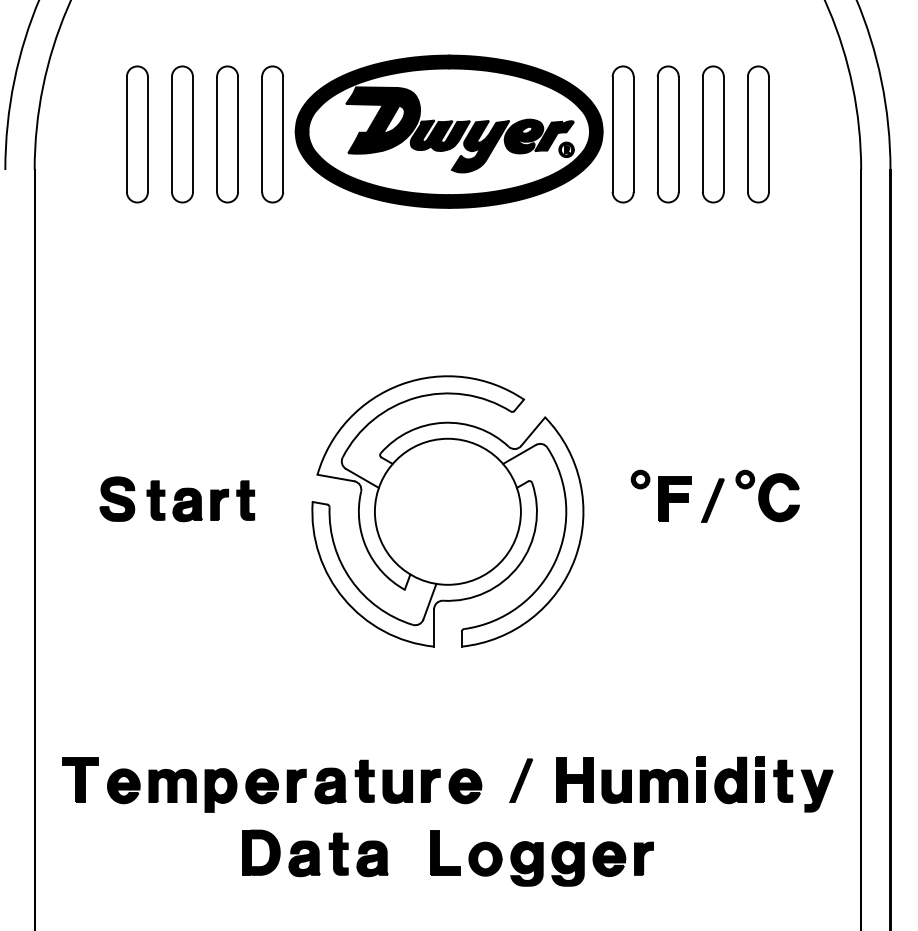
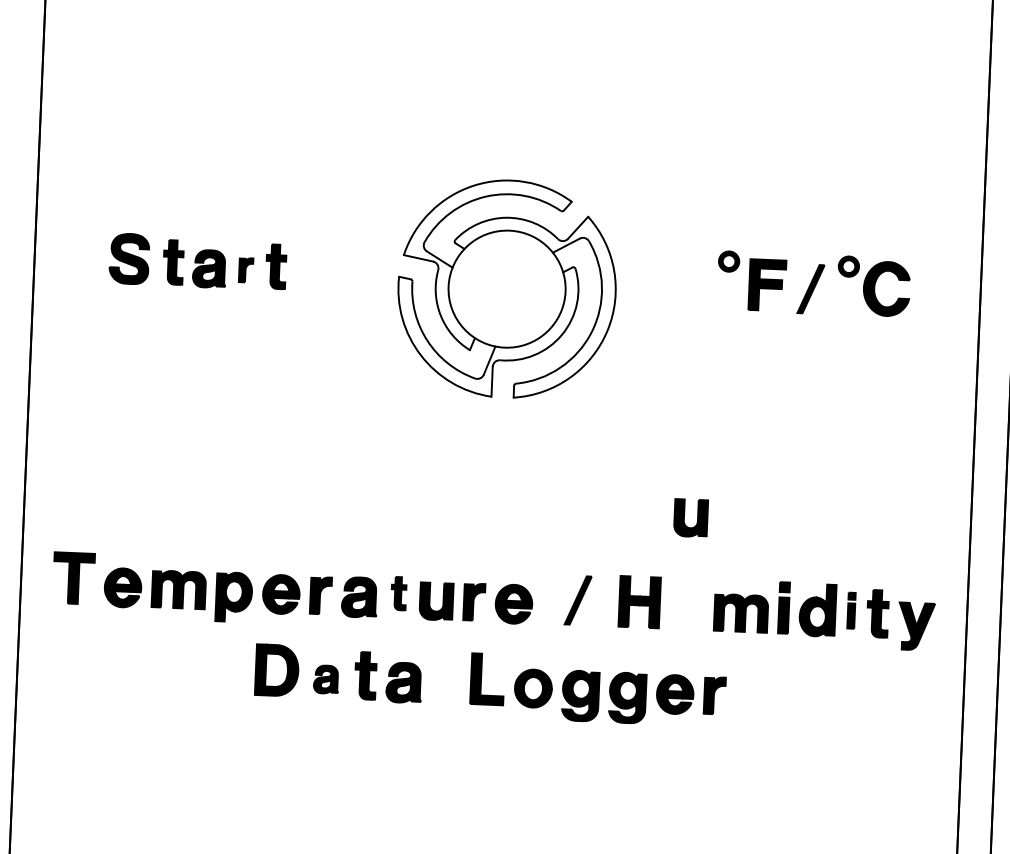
part: (219, 504) -> (246, 269), size x0.7
part: (447, 511) -> (506, 288), size x0.7
part: (759, 779) -> (850, 610), size x0.7
part: (364, 780) -> (398, 592), size x0.7
part: (616, 786) -> (690, 517), moved
part: (304, 858) -> (326, 679), size x0.7

